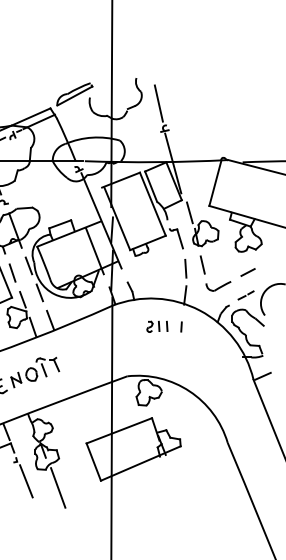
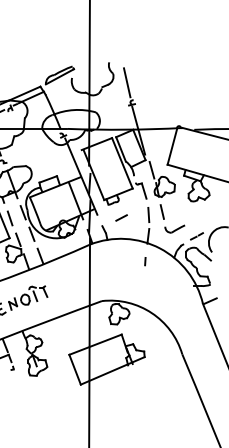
line: (247, 271) -> (121, 217), moved
part: (156, 326) -> (125, 261), removed
line: (26, 480) -> (21, 384), removed
line: (58, 488) -> (46, 390), removed

